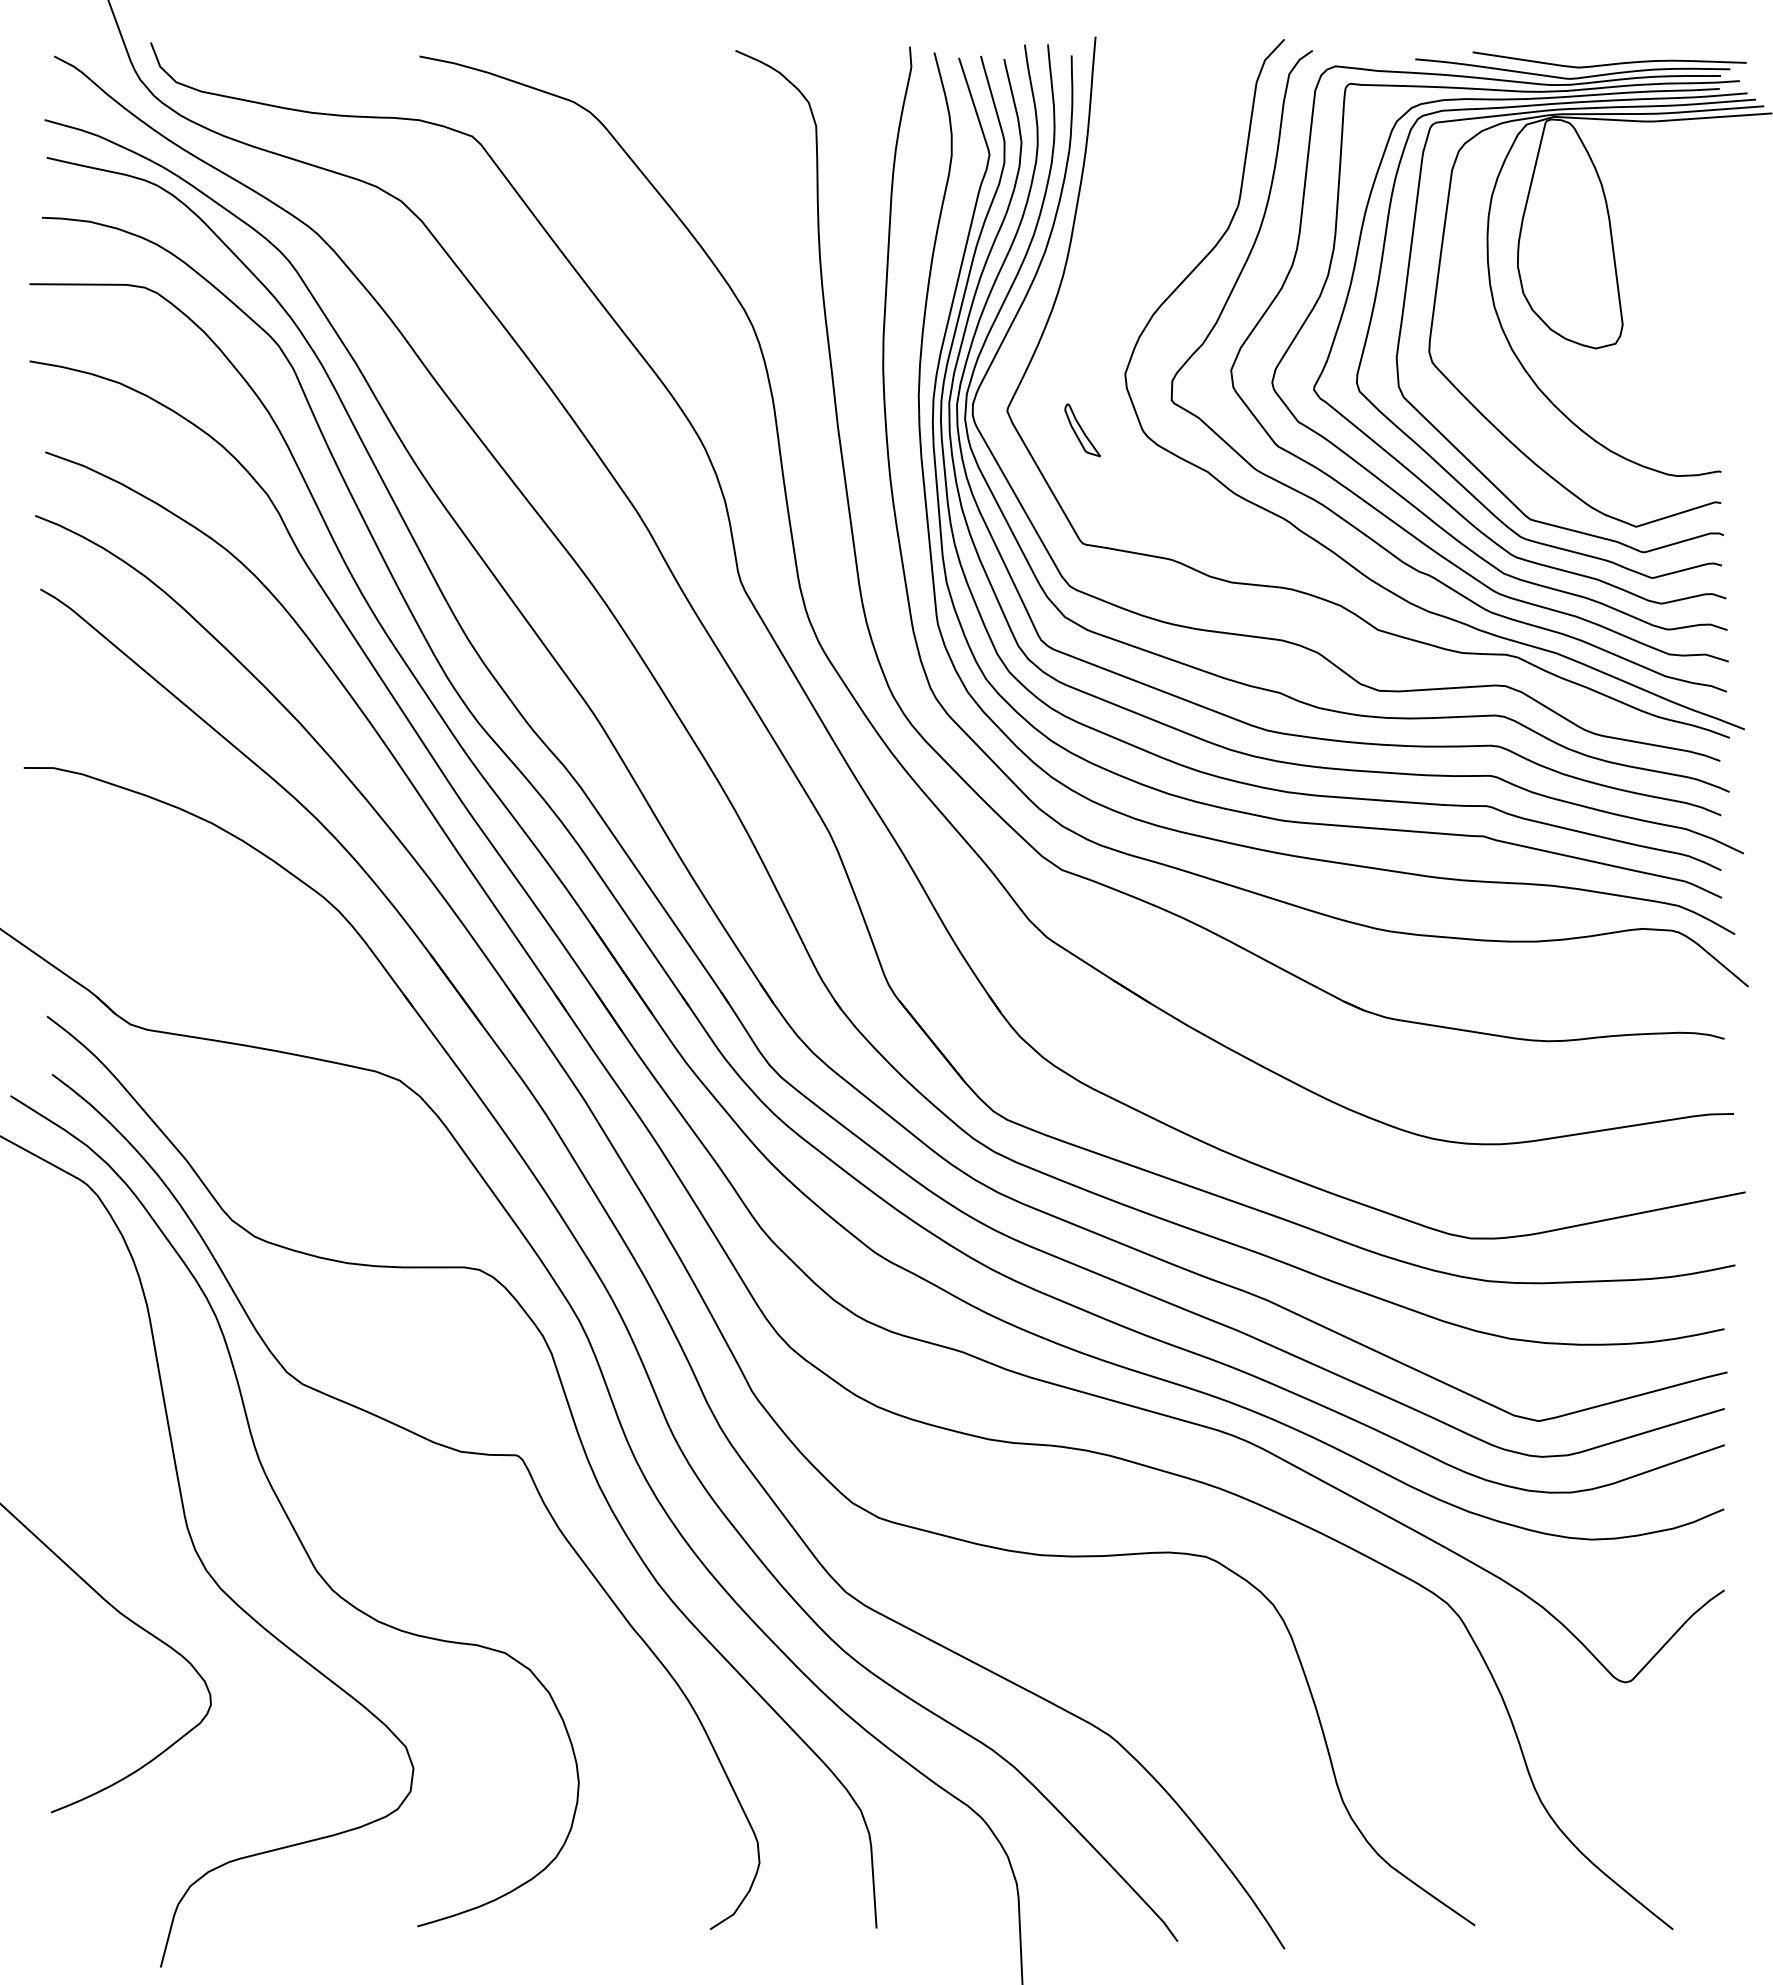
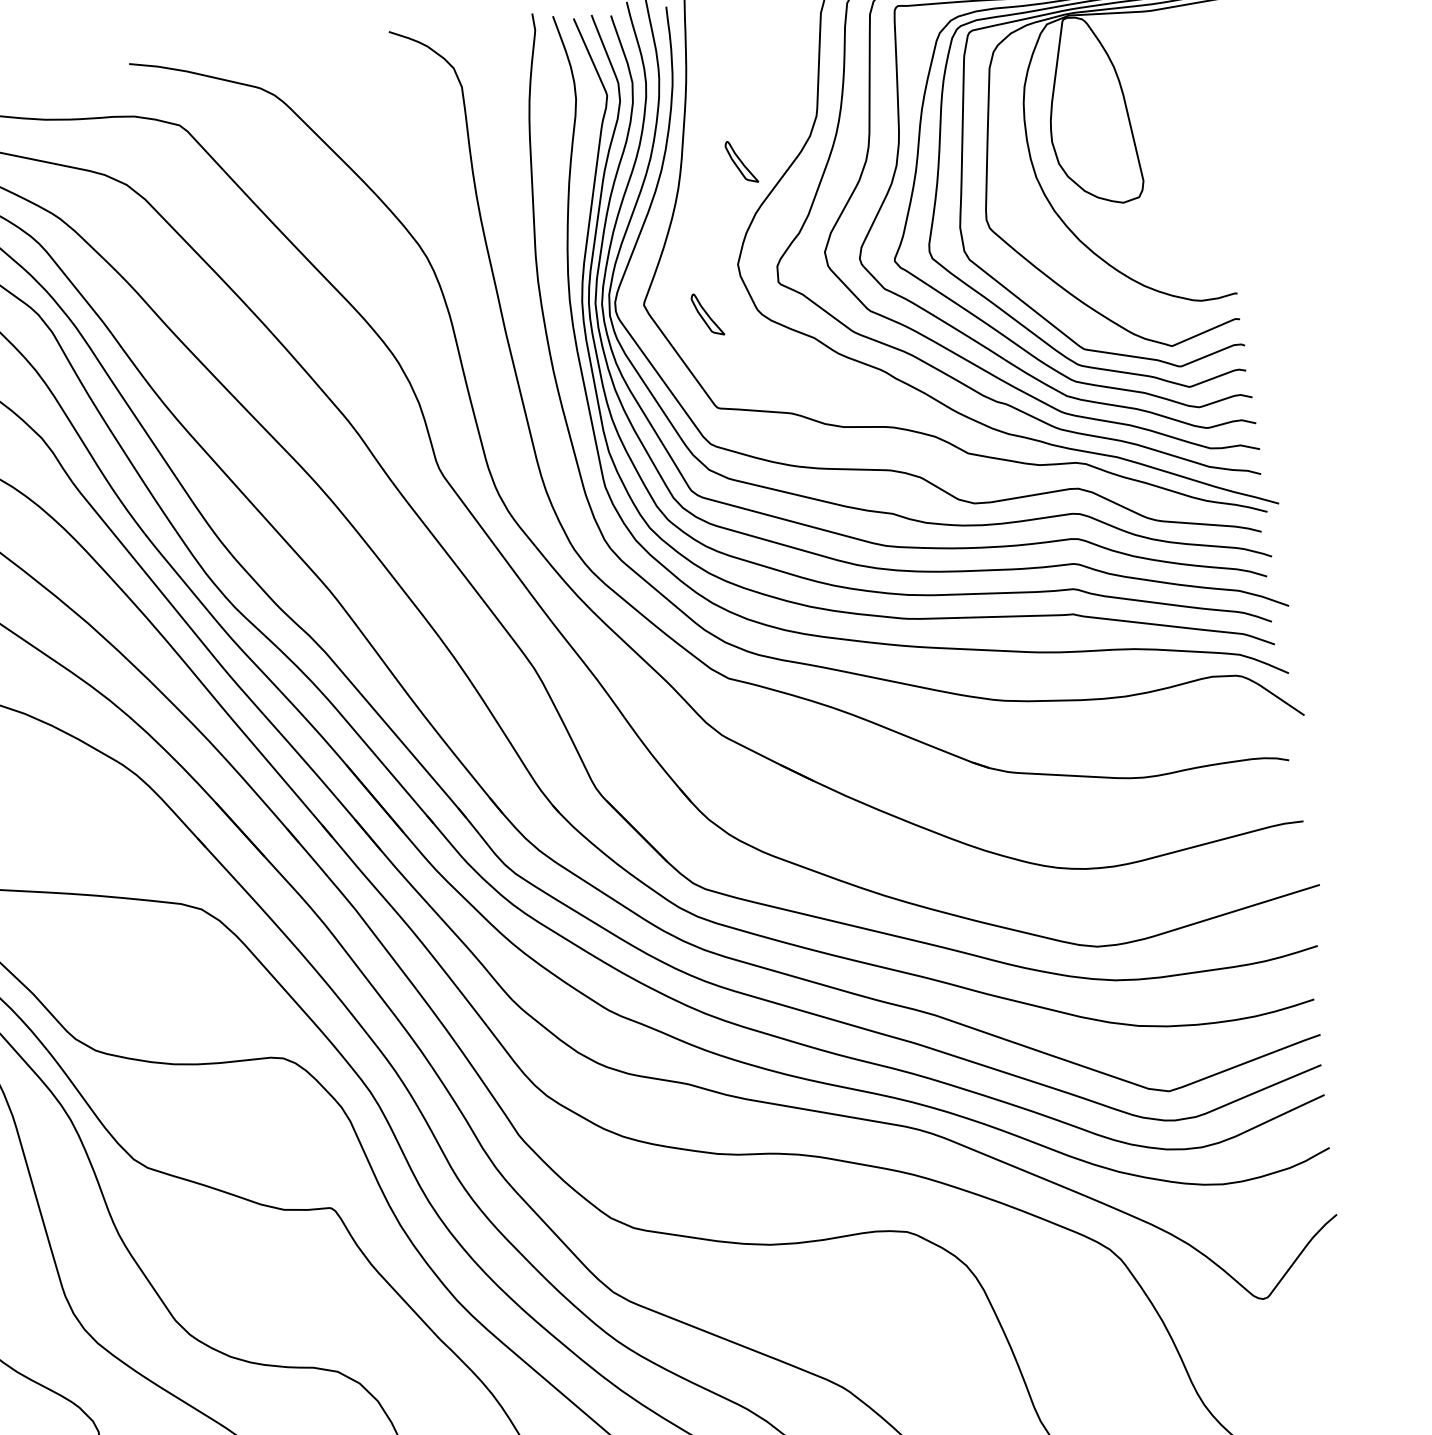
part: (1142, 251) -> (741, 162), added

